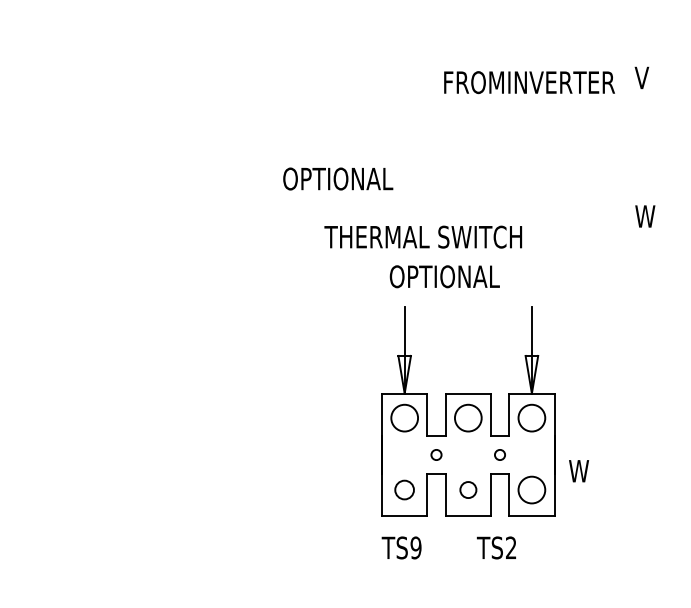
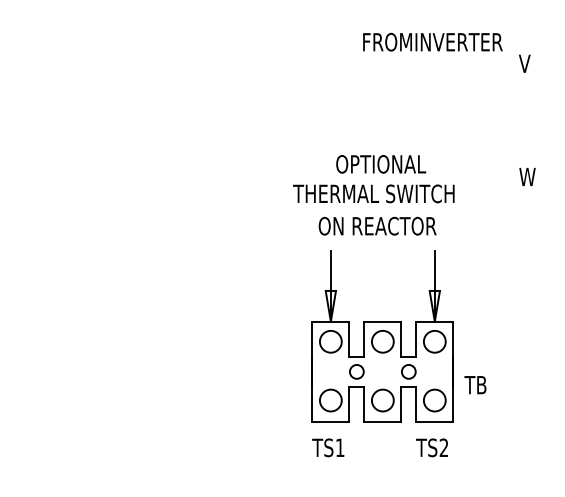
text: (529, 82) -> (432, 42), moved
text: (338, 178) -> (381, 163), moved
text: (423, 236) -> (374, 193), moved
text: (471, 276) -> (385, 226), OPTIONAL -> ON REACTOR
circle: (436, 454) -> (356, 371), size x1.67
circle: (499, 454) -> (408, 371), size x1.67
text: (581, 471) -> (475, 385), W -> TB
circle: (404, 489) -> (330, 400), size x1.43
circle: (468, 489) -> (383, 400), size x1.67
text: (415, 547) -> (339, 447), TS9 -> TS1
text: (496, 547) -> (432, 447), moved

